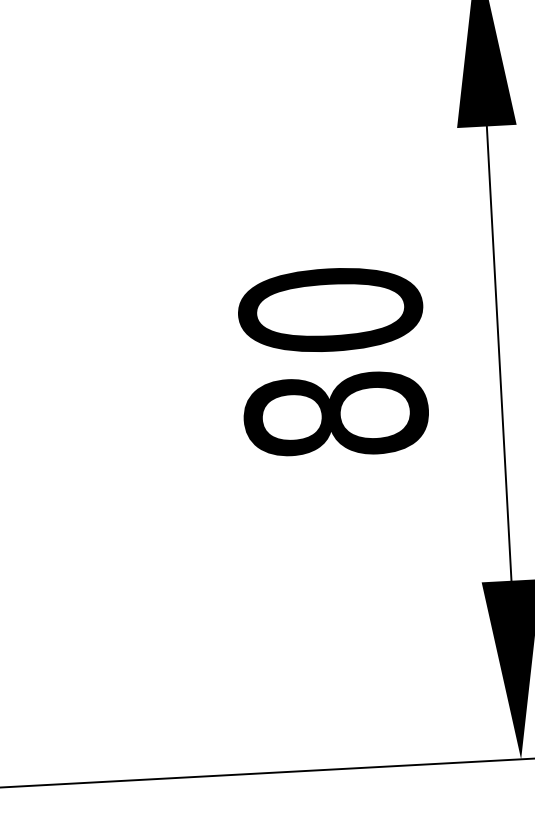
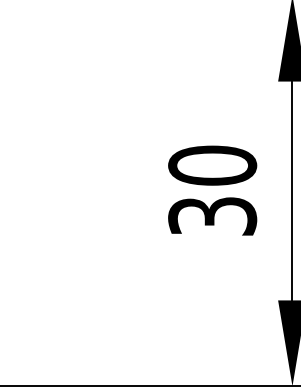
text: (336, 415) -> (212, 216), 80 -> 30

